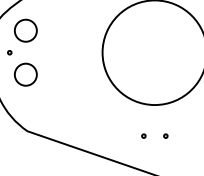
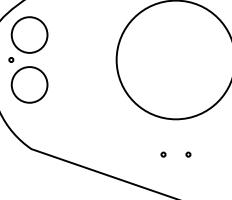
circle: (25, 30) -> (29, 34), size x1.43
circle: (25, 74) -> (29, 84), size x1.43

